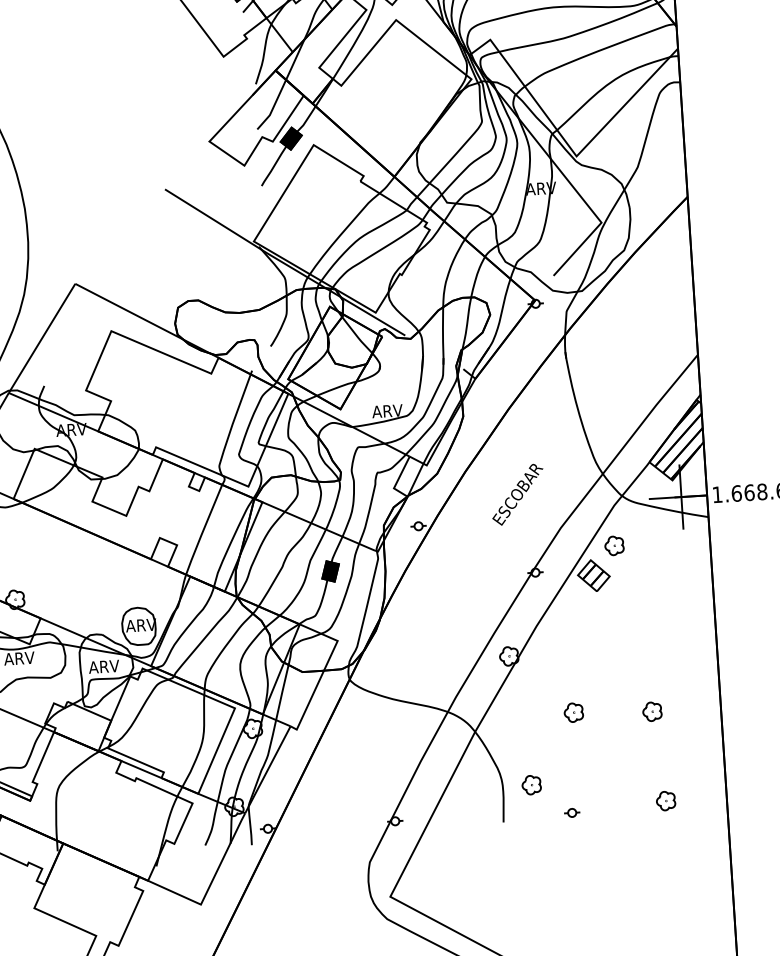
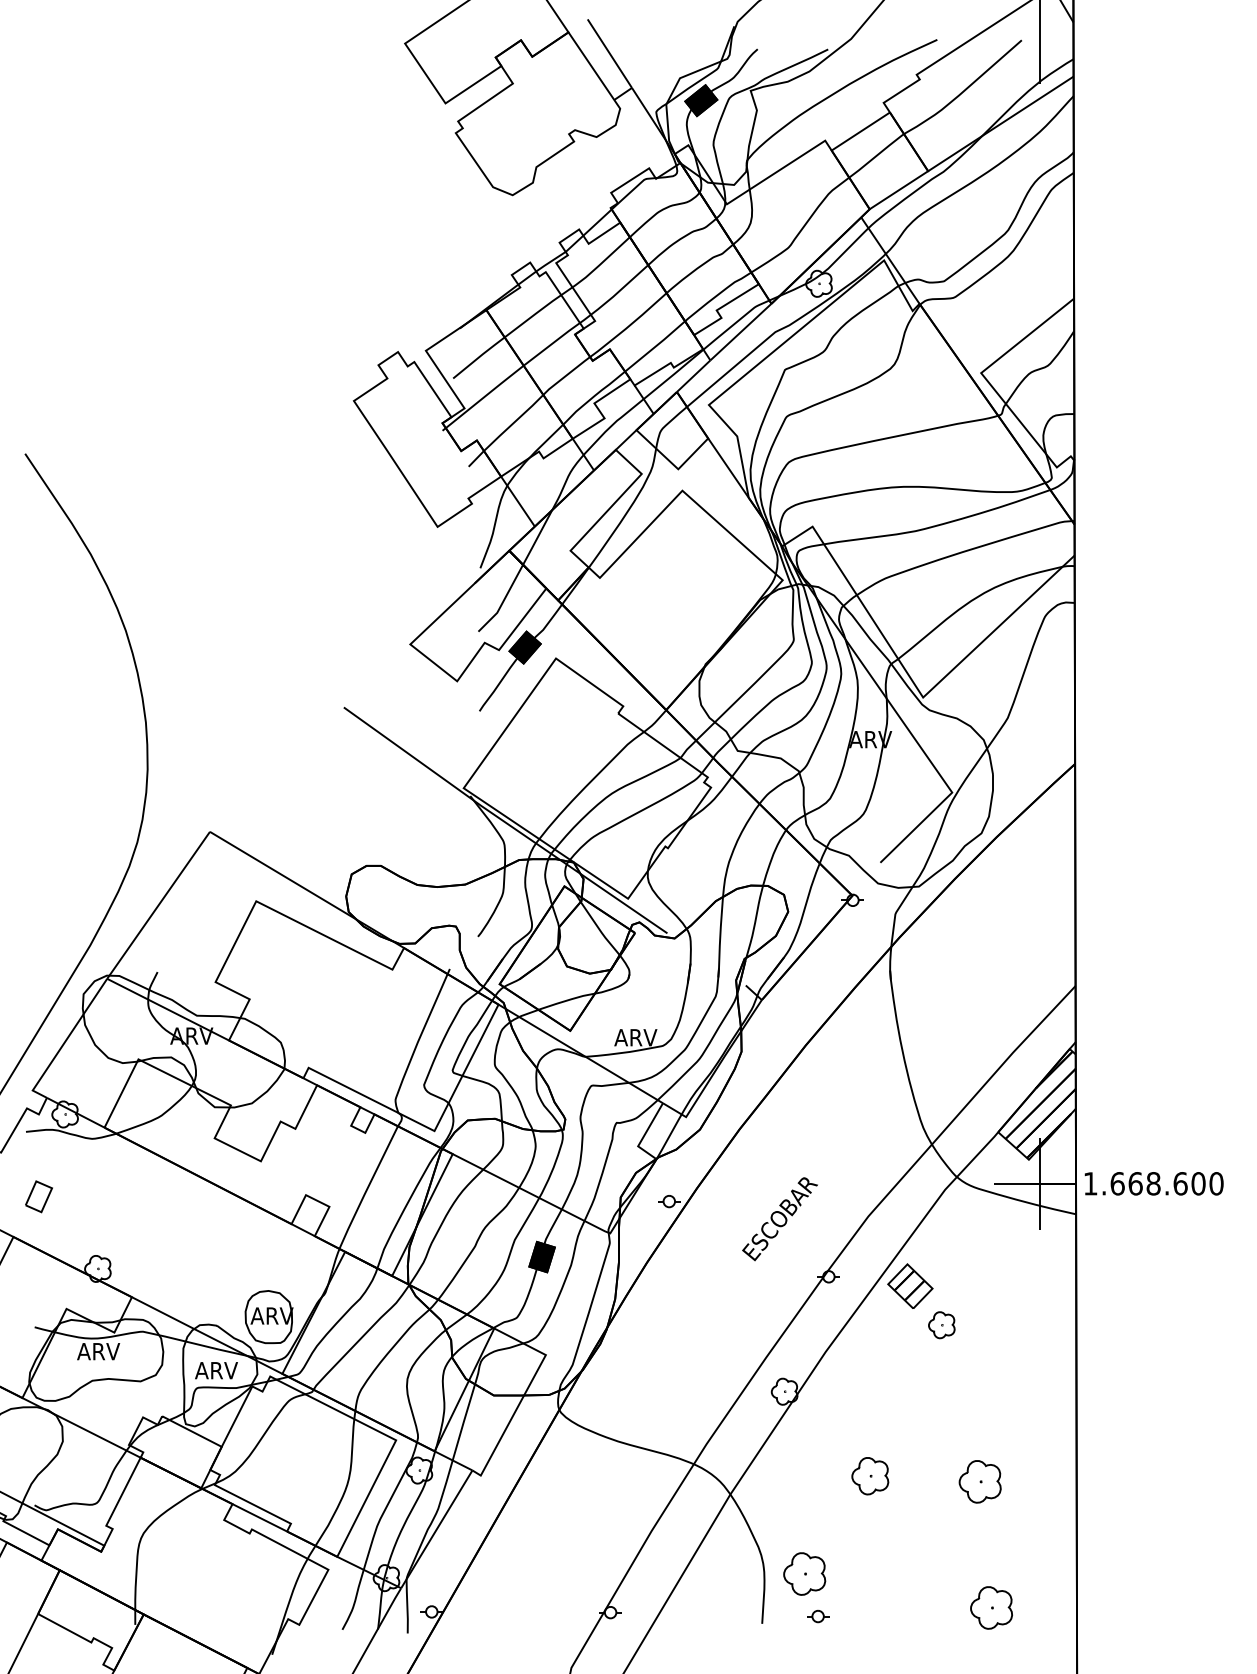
text: (517, 495) -> (779, 1219), moved
part: (614, 546) -> (941, 1325), moved
part: (652, 711) -> (980, 1481), size x1.6
part: (573, 712) -> (869, 1476), size x1.4
part: (531, 784) -> (804, 1573), size x1.6
part: (665, 801) -> (991, 1608), size x1.6
part: (572, 812) -> (818, 1616), moved

